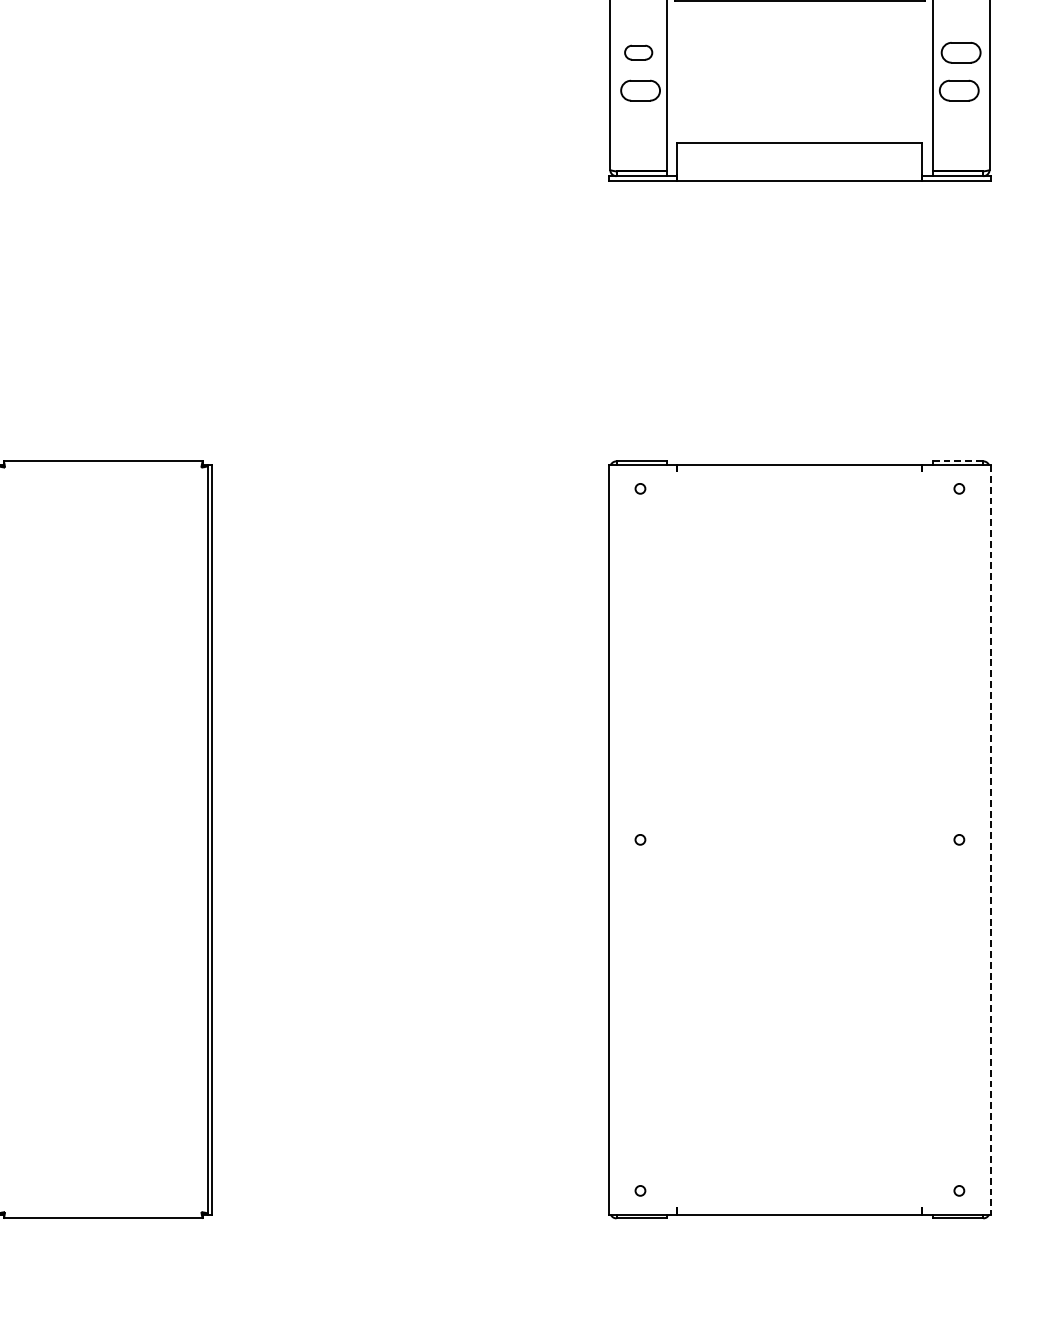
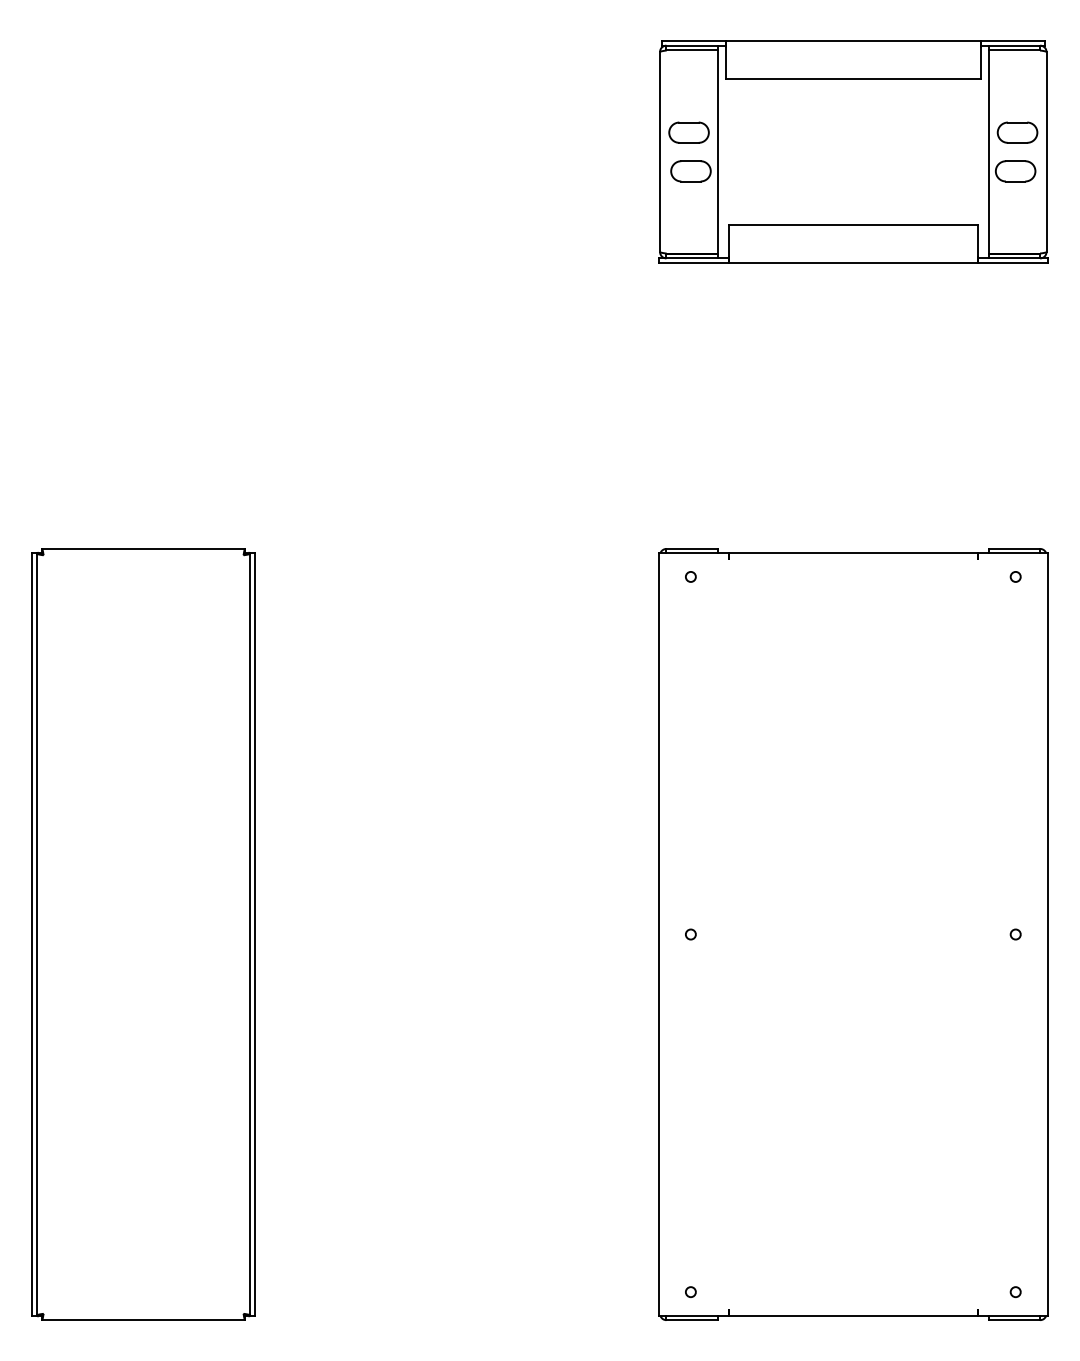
part: (638, 52) -> (688, 132), size x1.43
line: (958, 460) -> (1014, 548), dashed -> solid
line: (990, 839) -> (1047, 934), dashed -> solid

